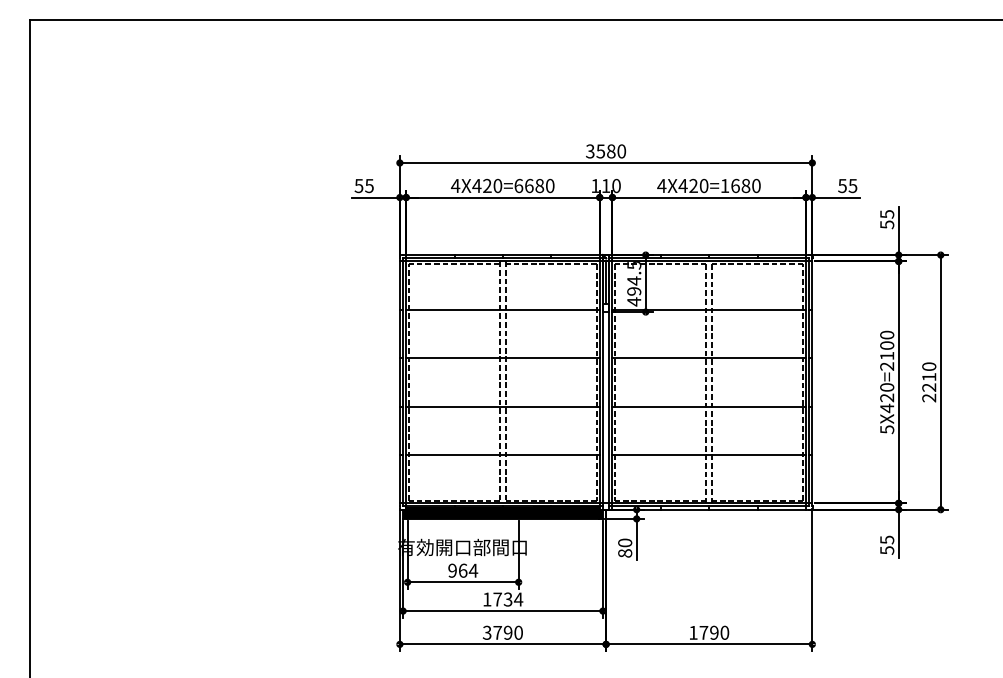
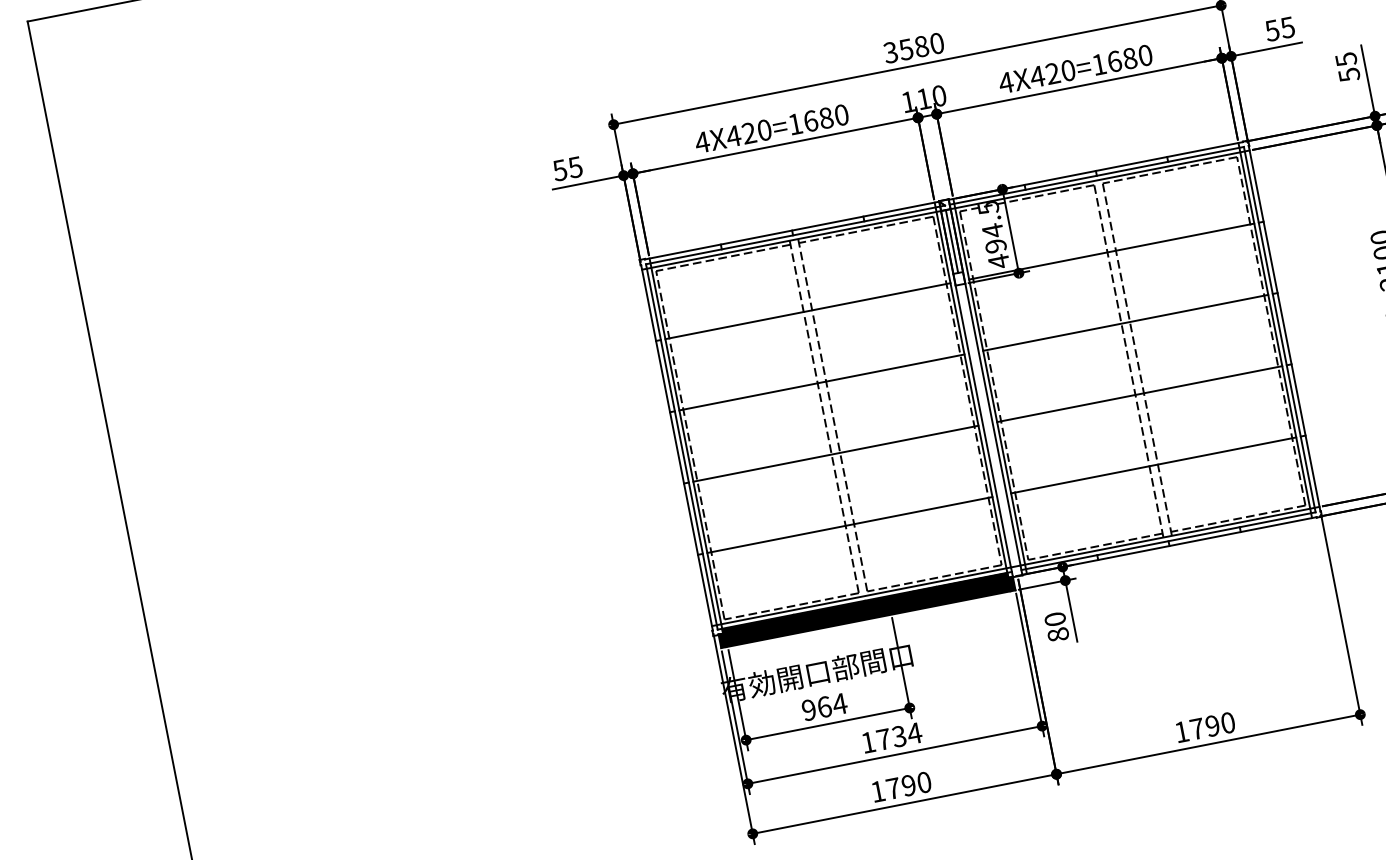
text: (518, 185) -> (794, 123), 4X420=6680 -> 4X420=1680
text: (486, 632) -> (876, 791), 3790 -> 1790

